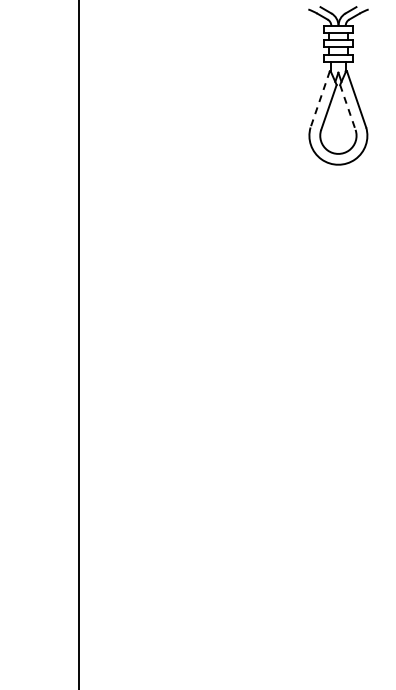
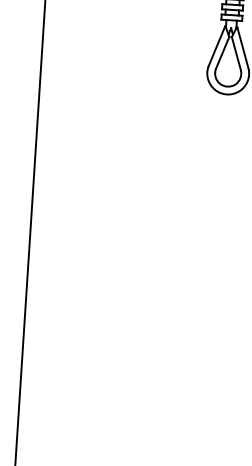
line: (320, 99) -> (217, 46), dashed -> solid
line: (347, 107) -> (236, 53), dashed -> solid

